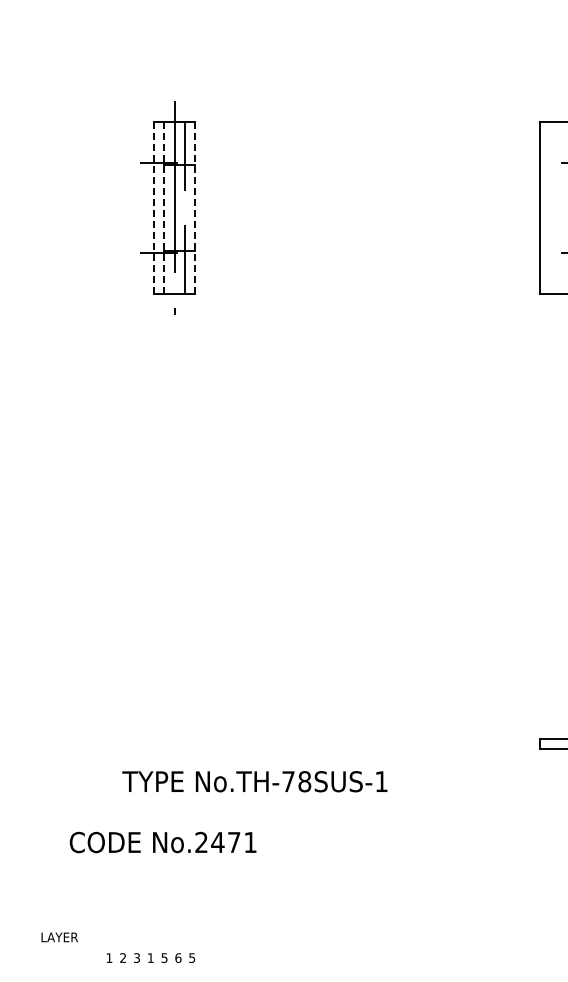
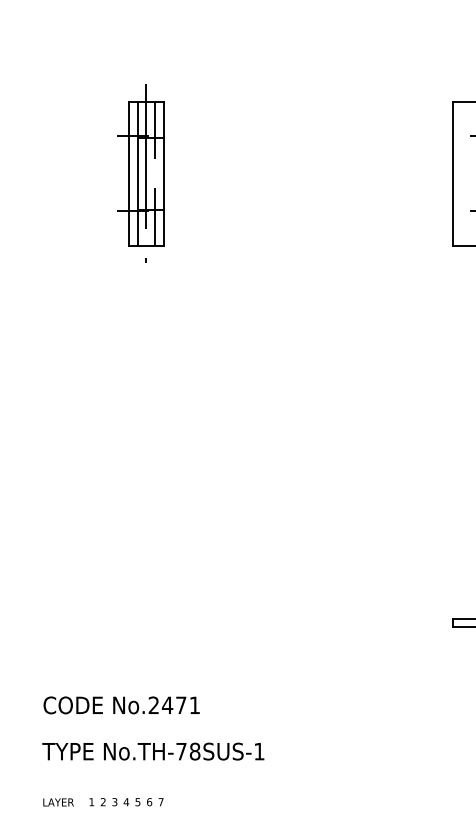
line: (153, 208) -> (128, 174), dashed -> solid
line: (164, 208) -> (137, 174), dashed -> solid
line: (195, 208) -> (163, 174), dashed -> solid
text: (254, 781) -> (152, 751), moved
text: (162, 842) -> (121, 705), moved
text: (59, 937) -> (58, 802), moved
text: (150, 957) -> (126, 801), 1 -> 4
text: (192, 957) -> (161, 801), 5 -> 7

